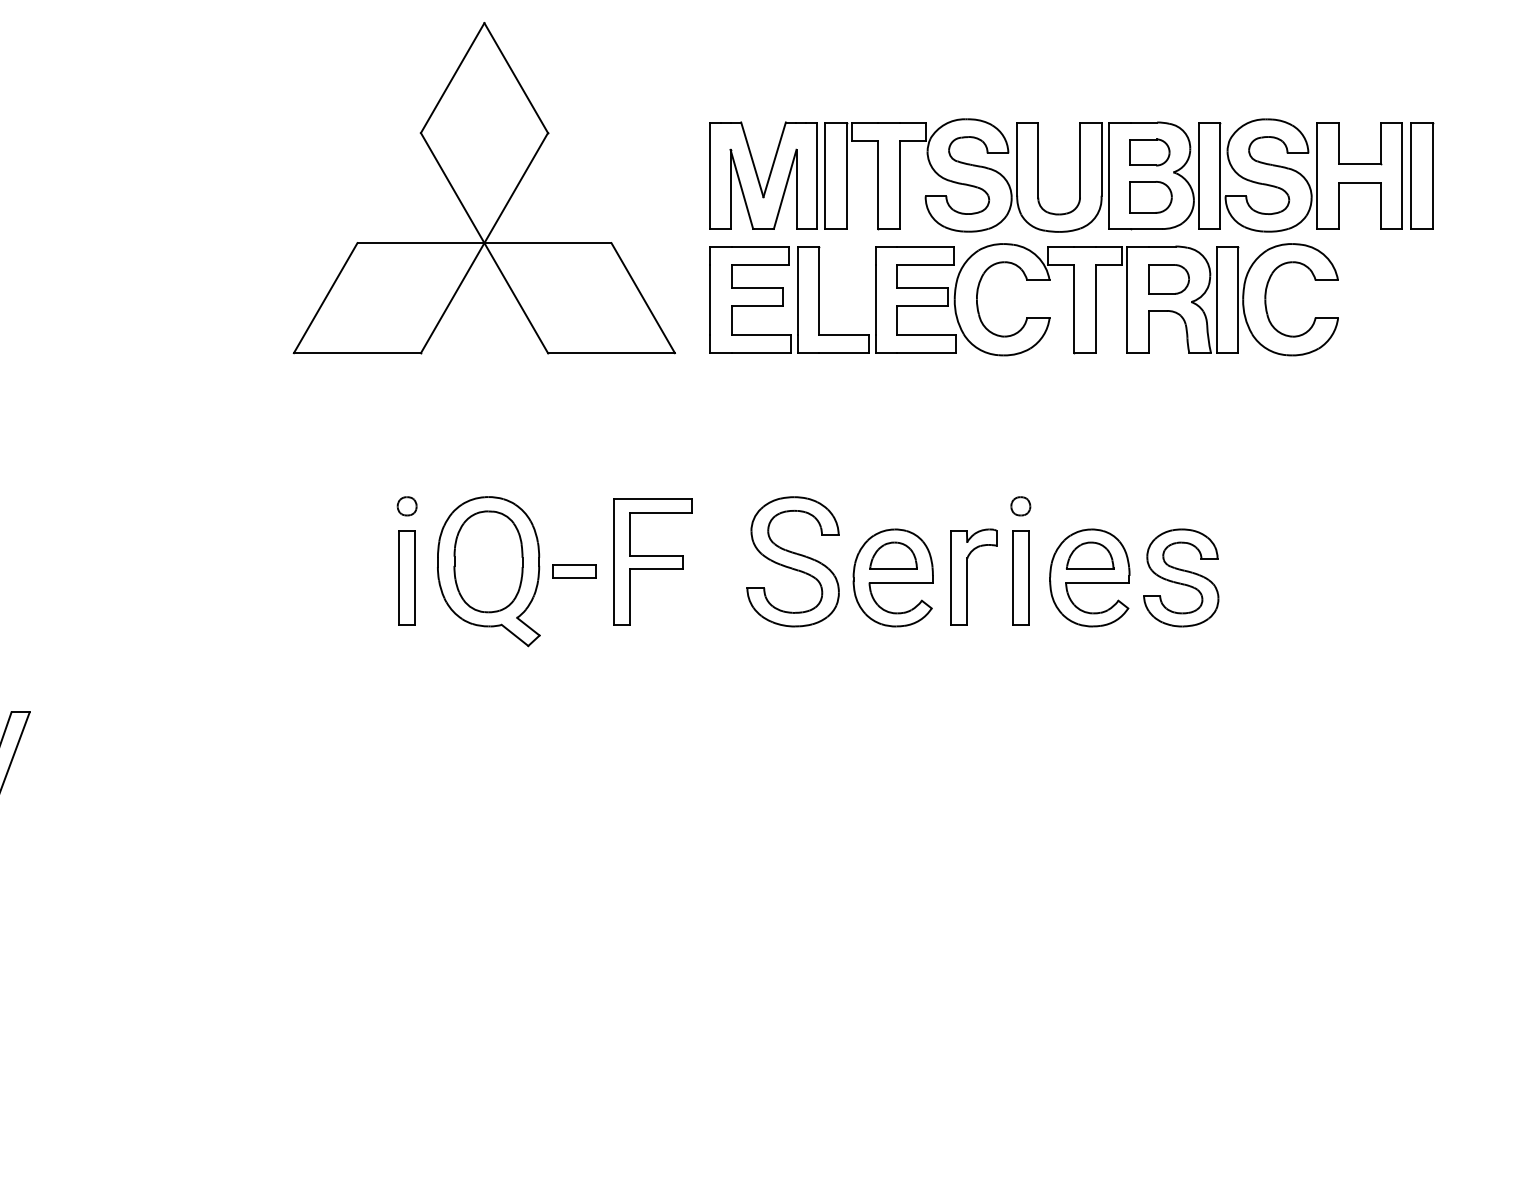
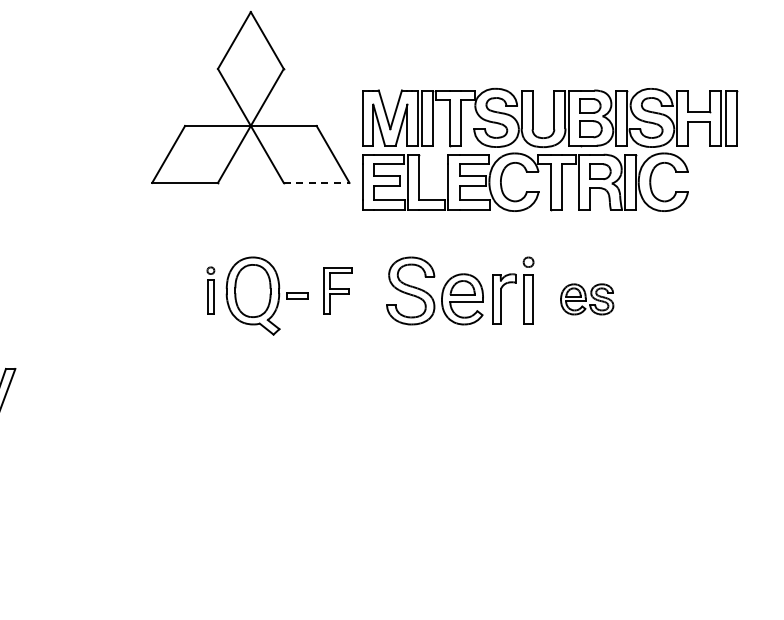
part: (1072, 236) -> (550, 149), moved
line: (611, 352) -> (316, 182), solid -> dashed
part: (406, 560) -> (210, 290), size x0.7
part: (651, 560) -> (337, 290), size x0.7
part: (1132, 578) -> (586, 299), size x0.6

